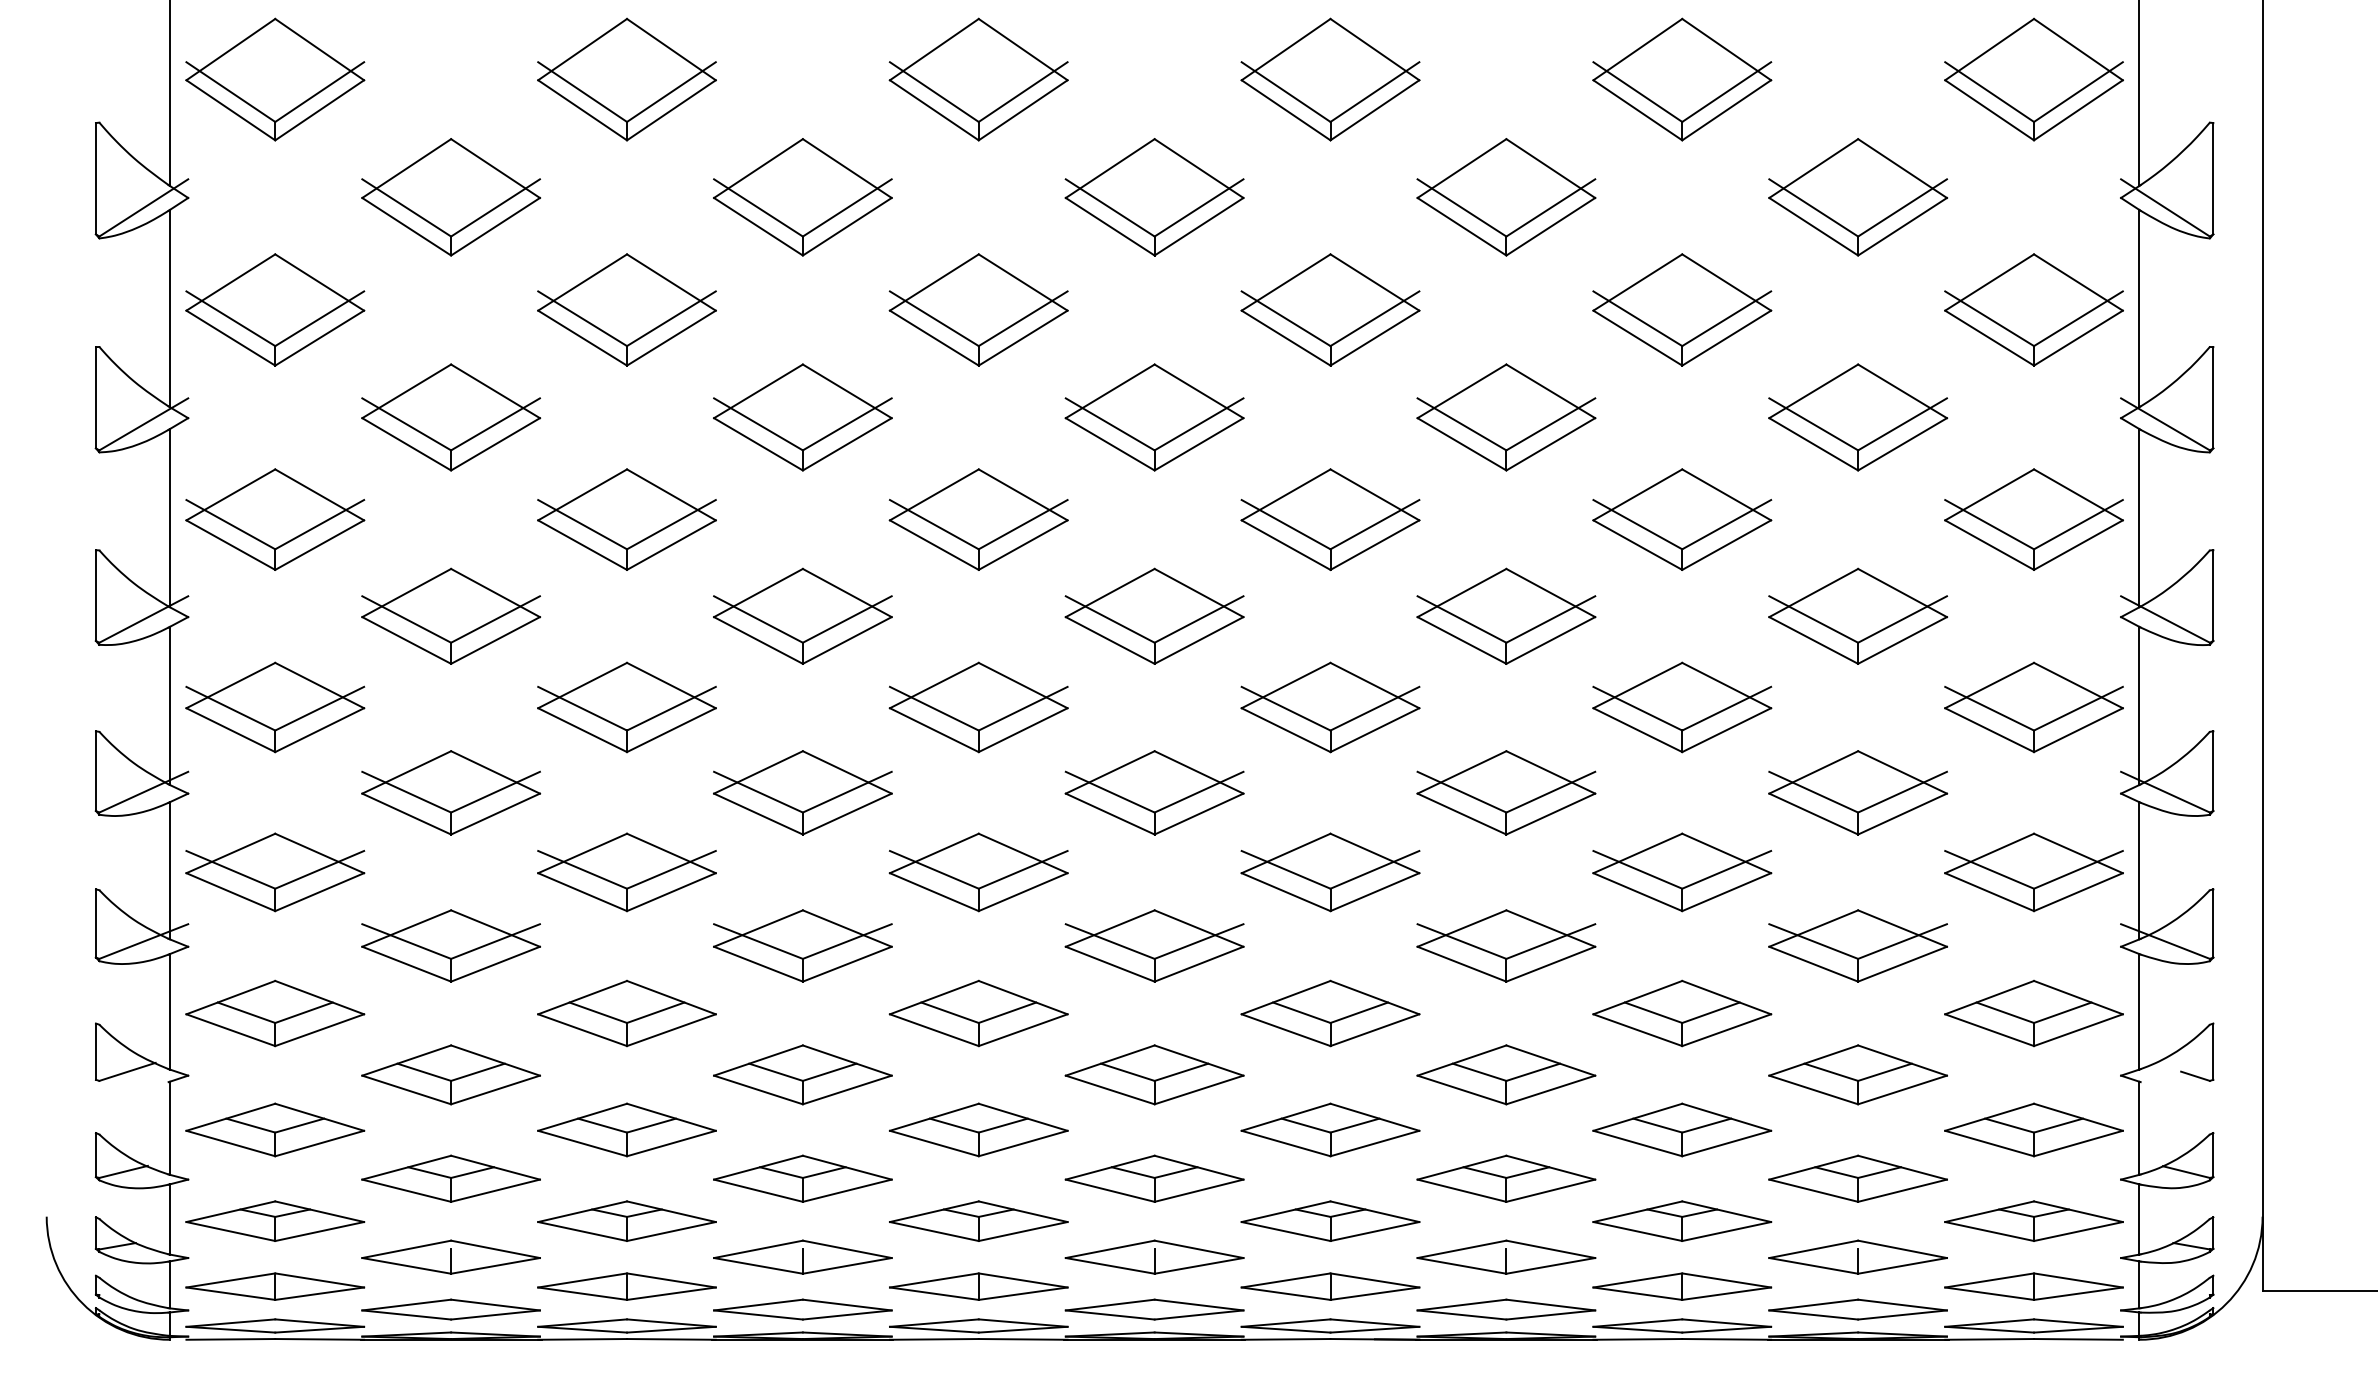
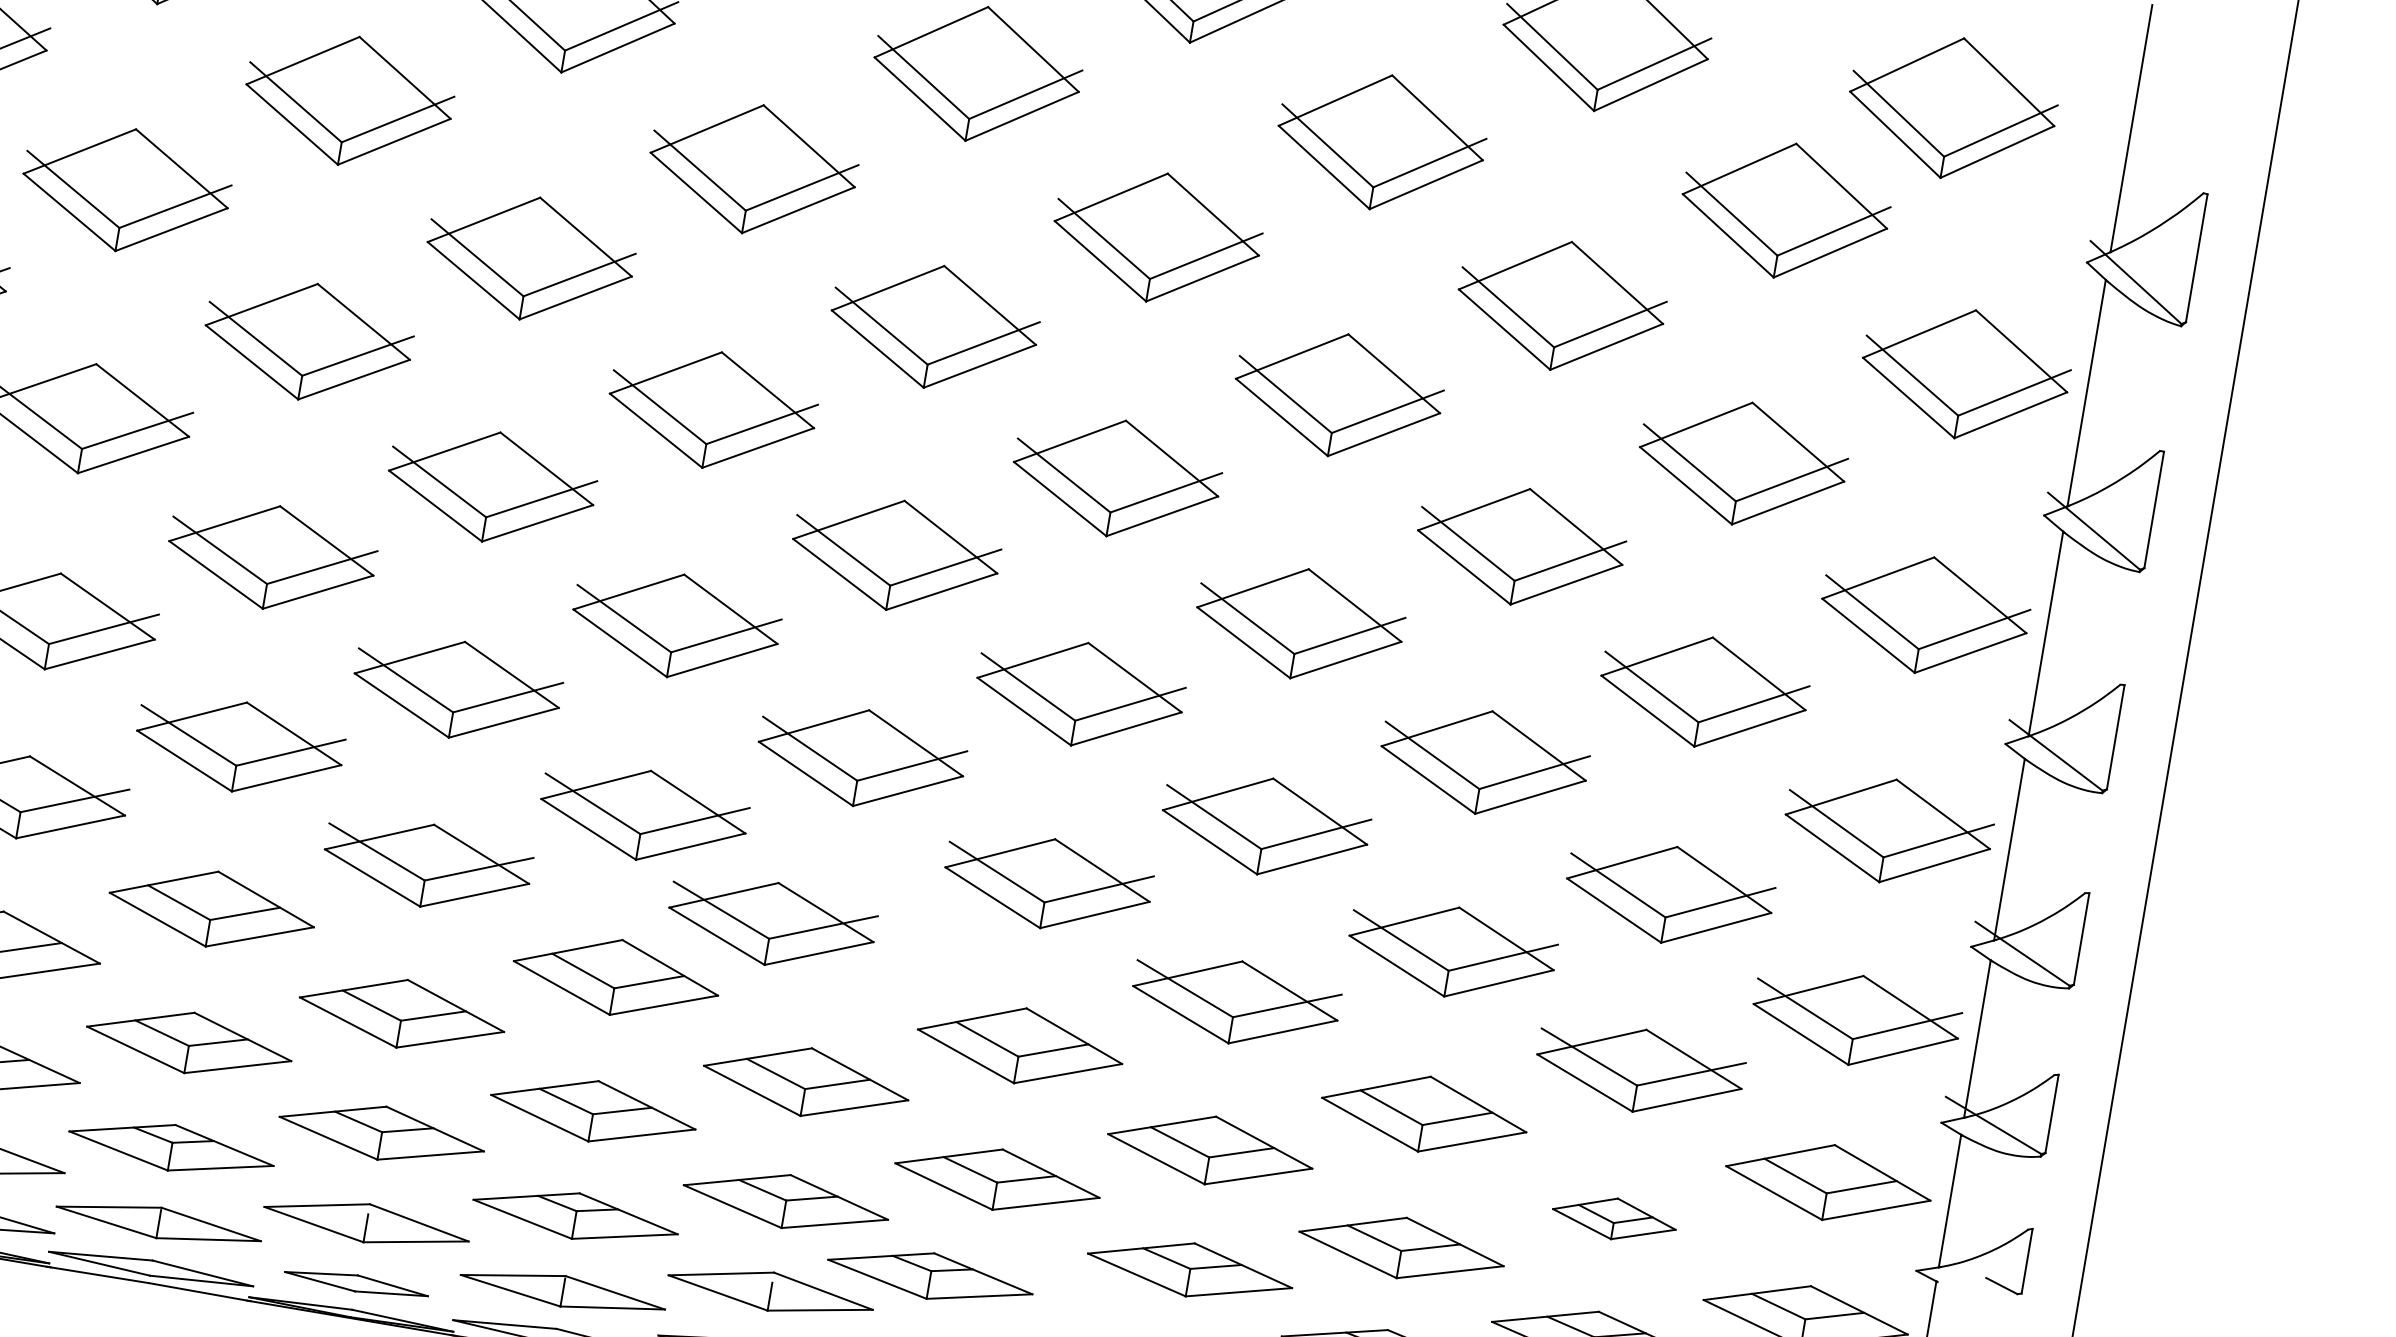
part: (2033, 79) -> (1951, 107), moved
part: (1154, 945) -> (771, 923), moved
part: (1857, 1074) -> (1613, 1218), size x0.6
part: (1330, 1220) -> (930, 1275), moved
part: (802, 1309) -> (356, 1283), size x0.7

